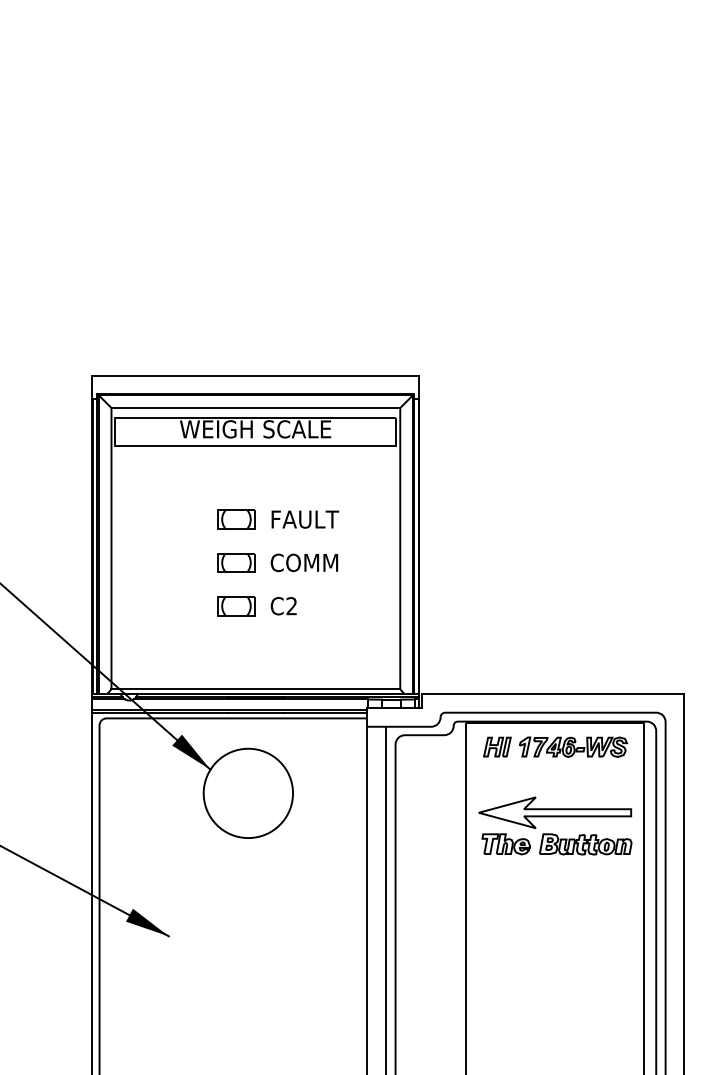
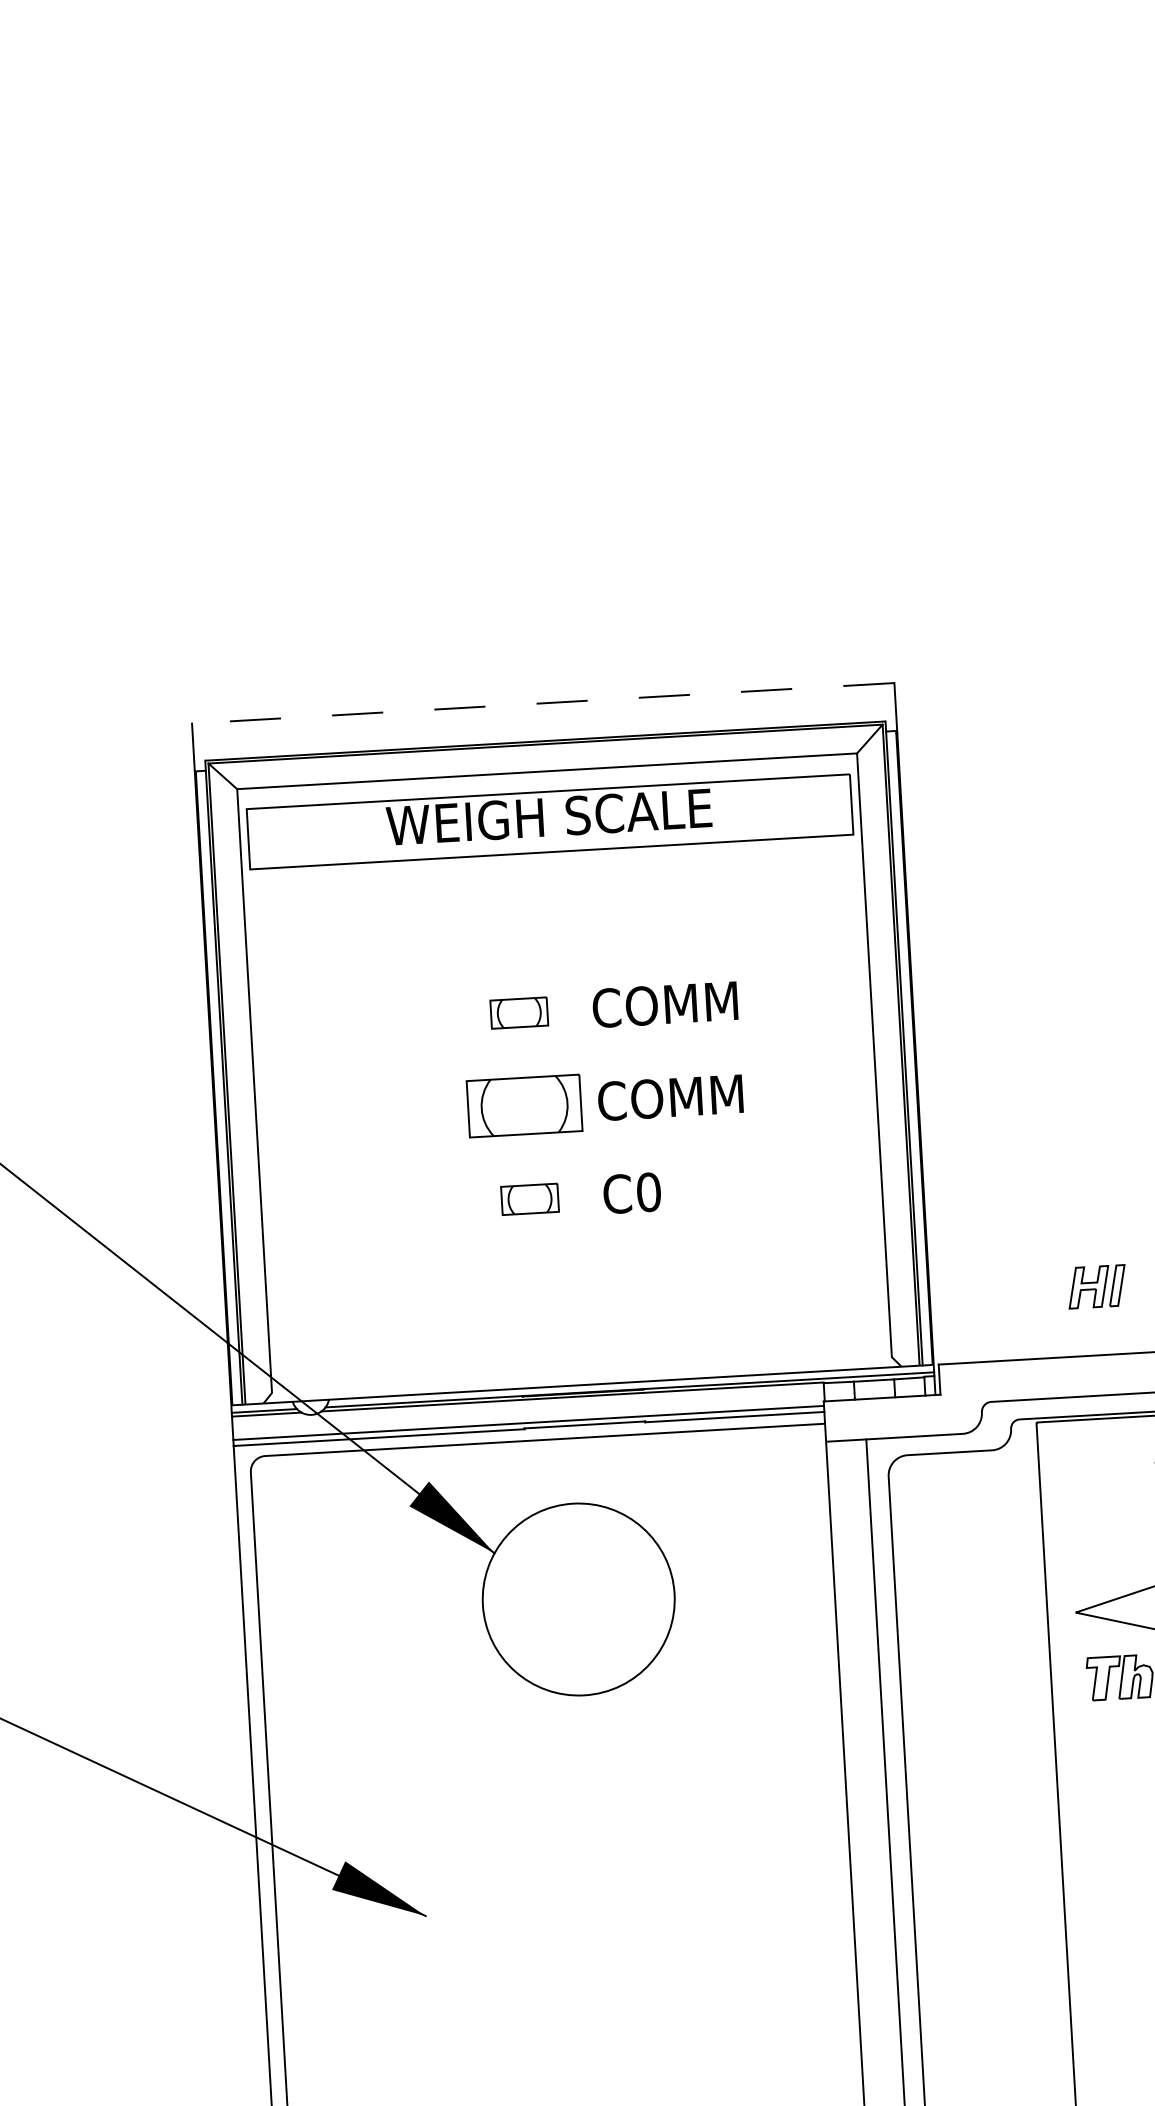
line: (255, 376) -> (542, 703), solid -> dashed
part: (236, 519) -> (519, 1013), size x0.7
text: (304, 519) -> (665, 1004), FAULT -> COMM
part: (236, 562) -> (524, 1105), size x1.4
part: (236, 606) -> (530, 1199), size x0.7
text: (291, 606) -> (648, 1192), C2 -> C0
line: (255, 689) -> (581, 1375), removed
part: (497, 746) -> (1097, 1285), moved

